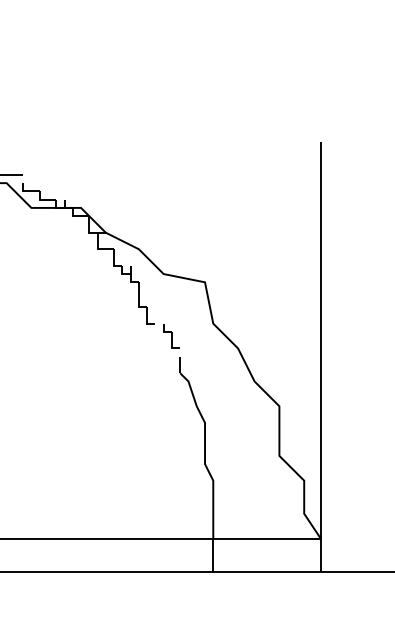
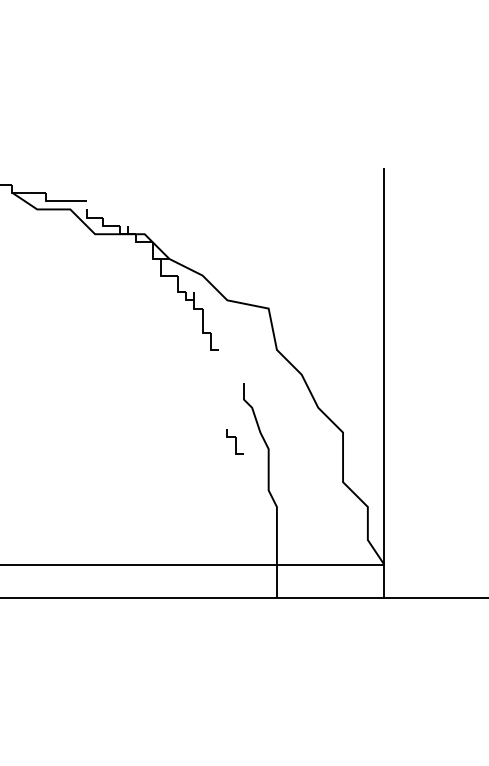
part: (170, 336) -> (234, 441), moved

